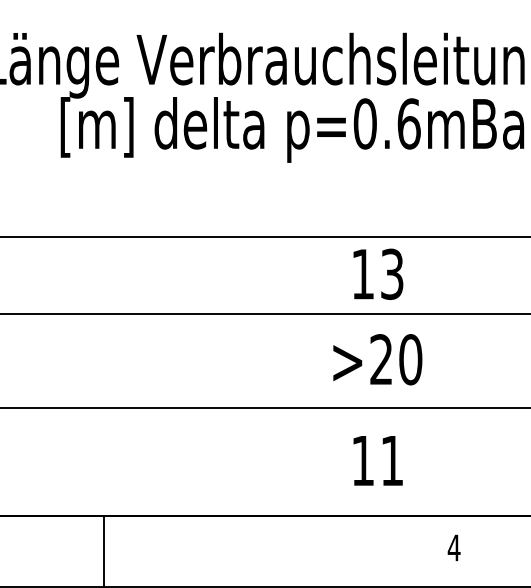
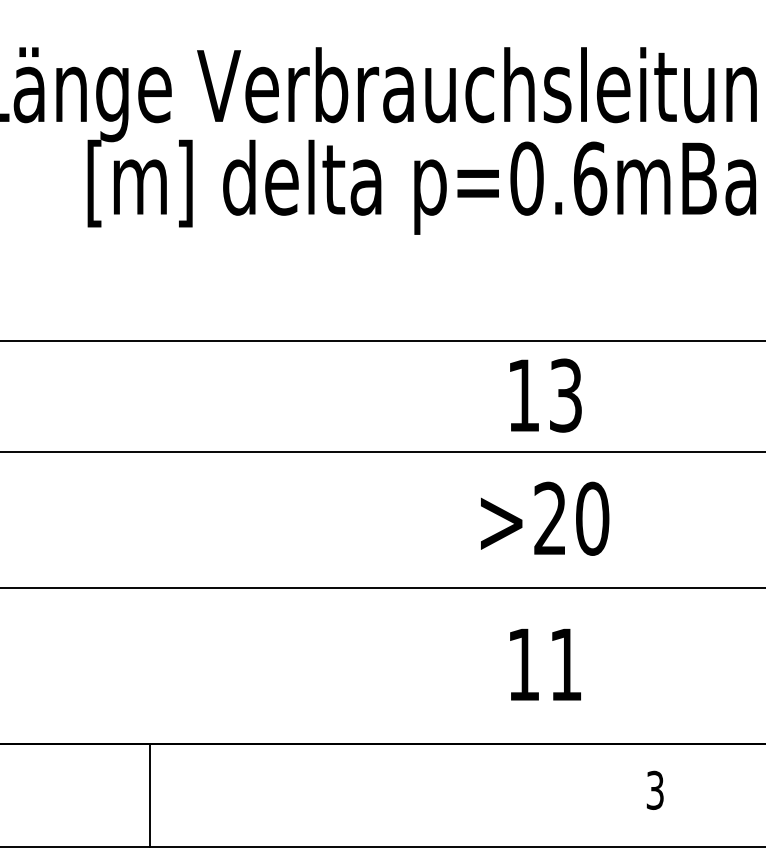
text: (453, 547) -> (654, 789), 4 -> 3

